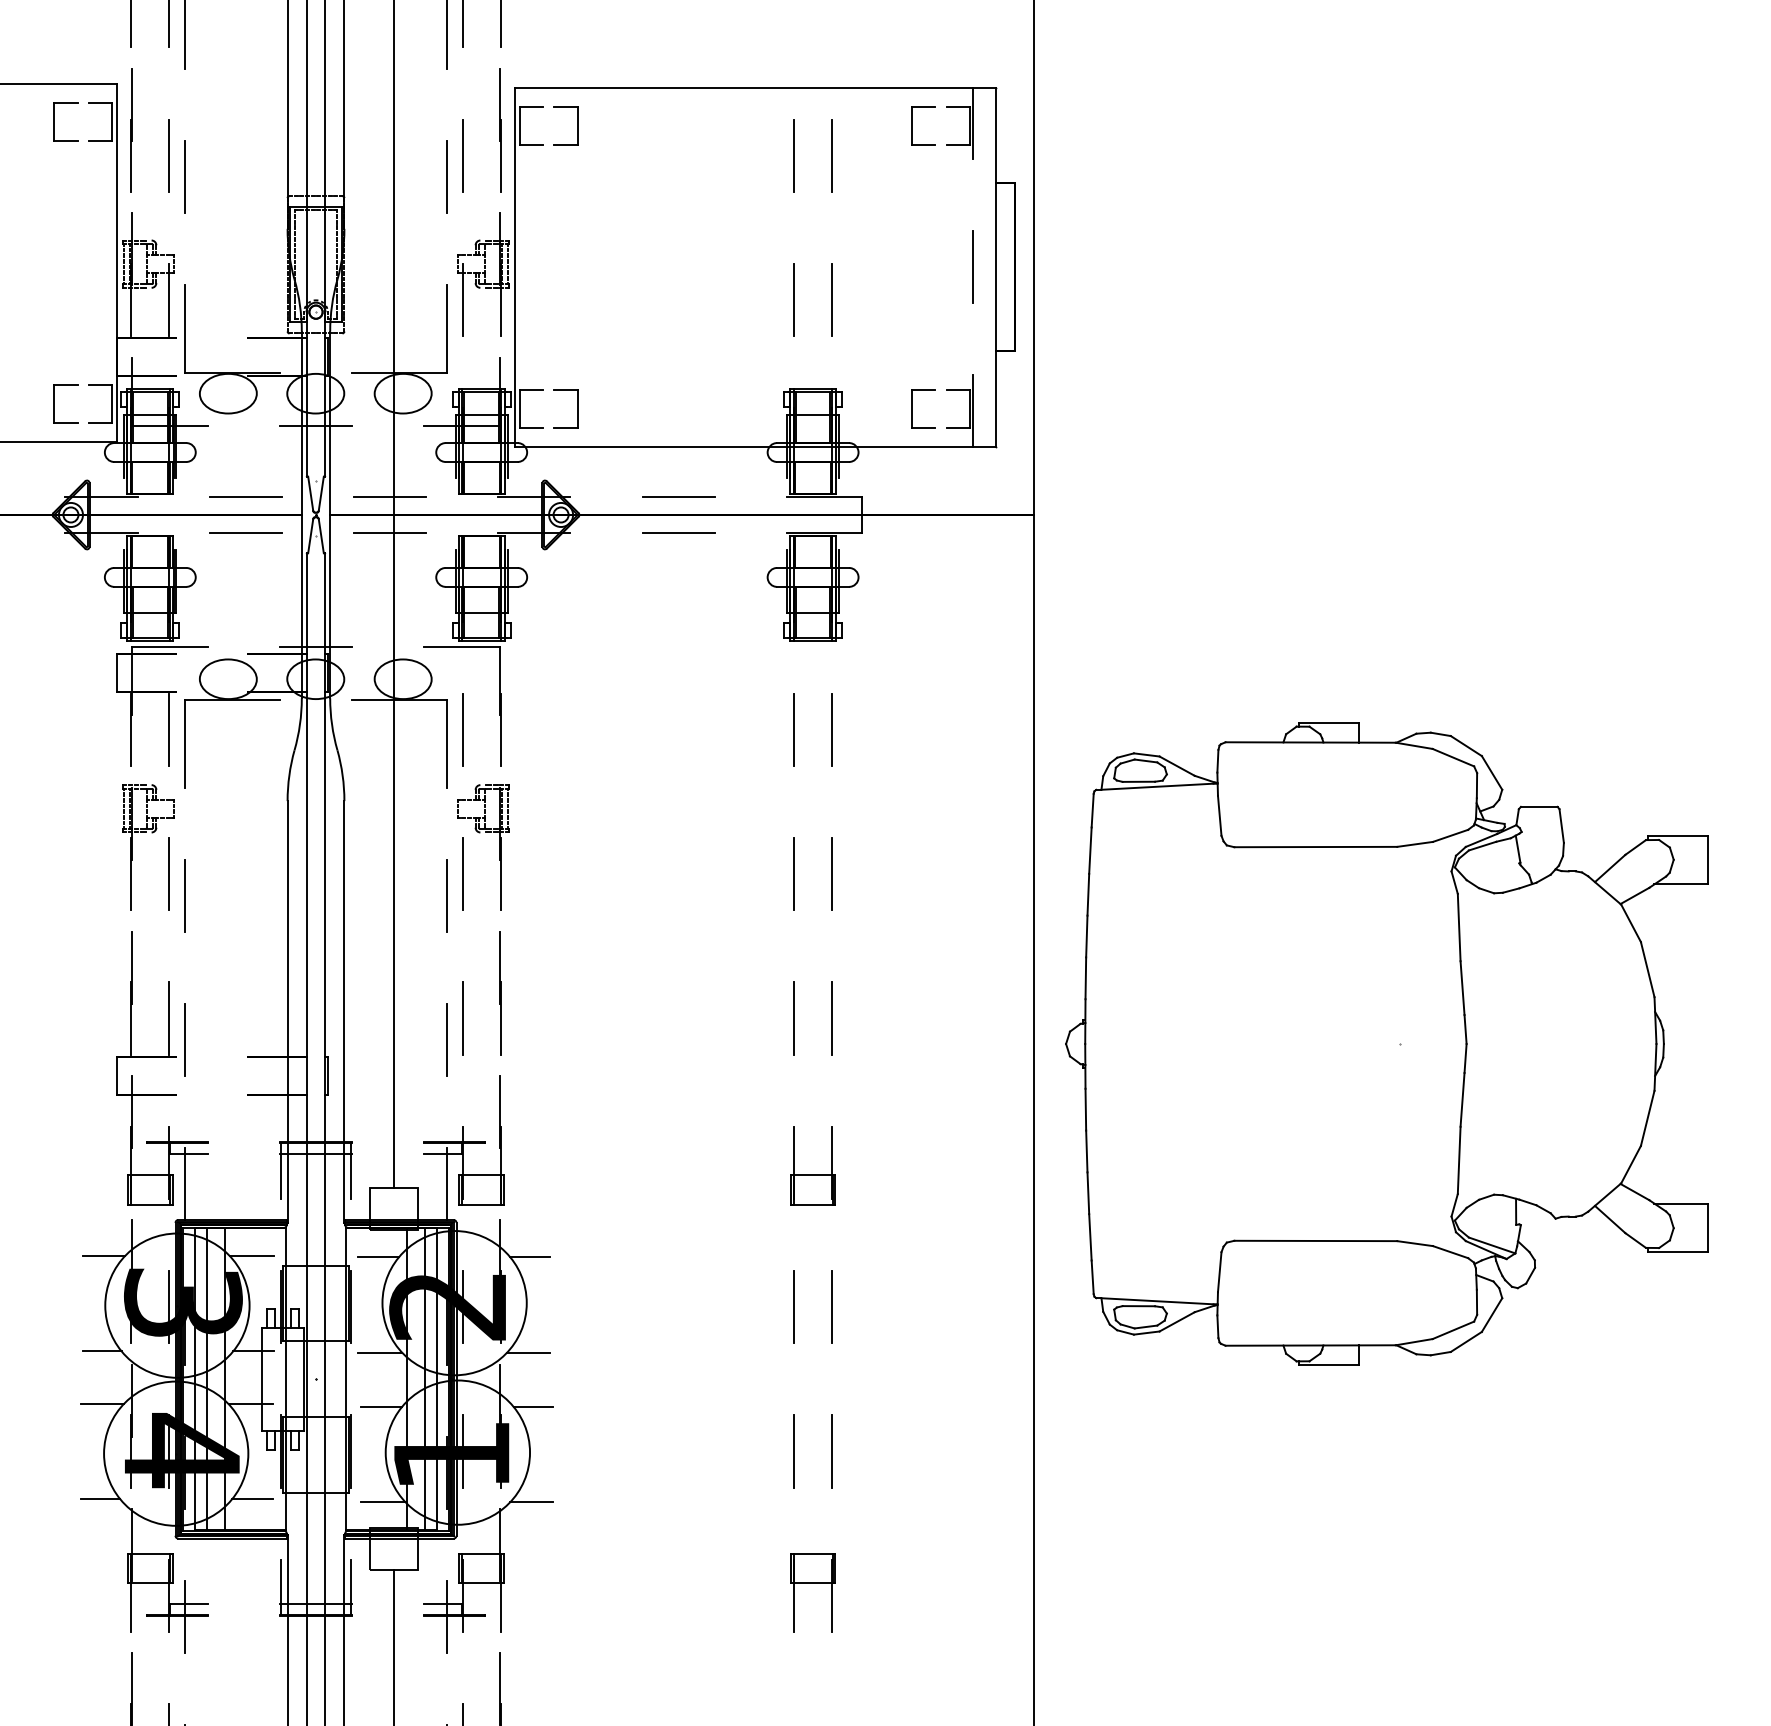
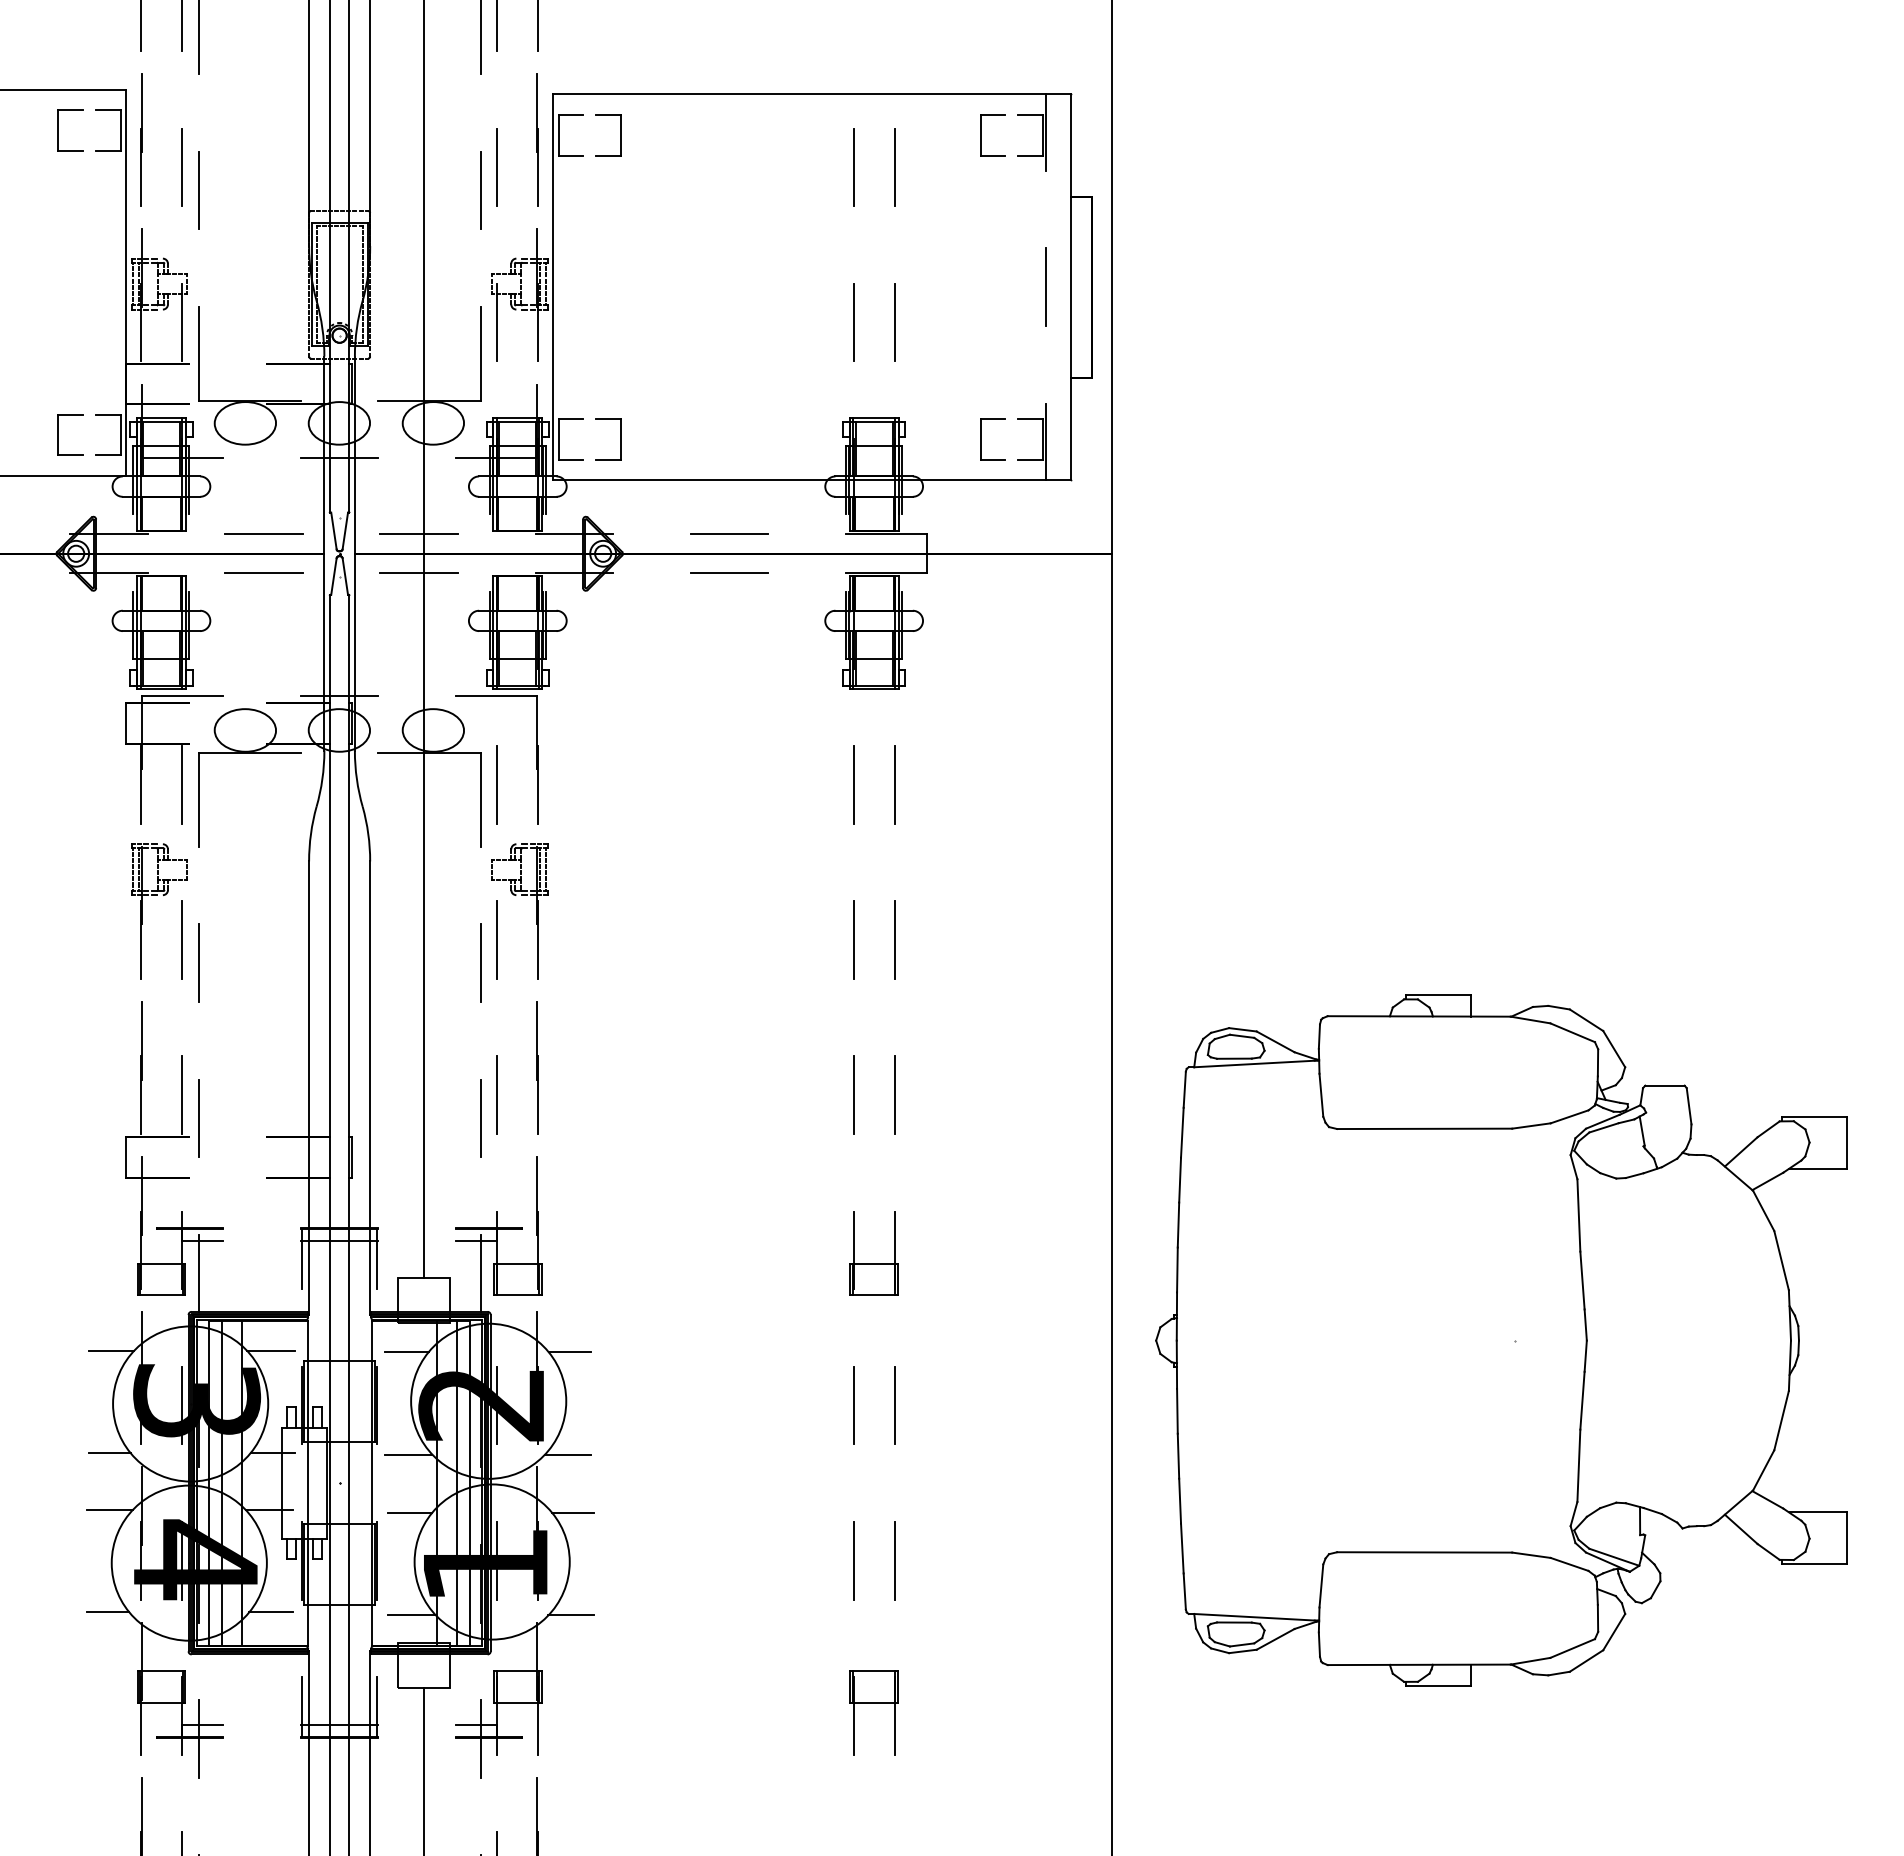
part: (1387, 1043) -> (1501, 1340), moved

